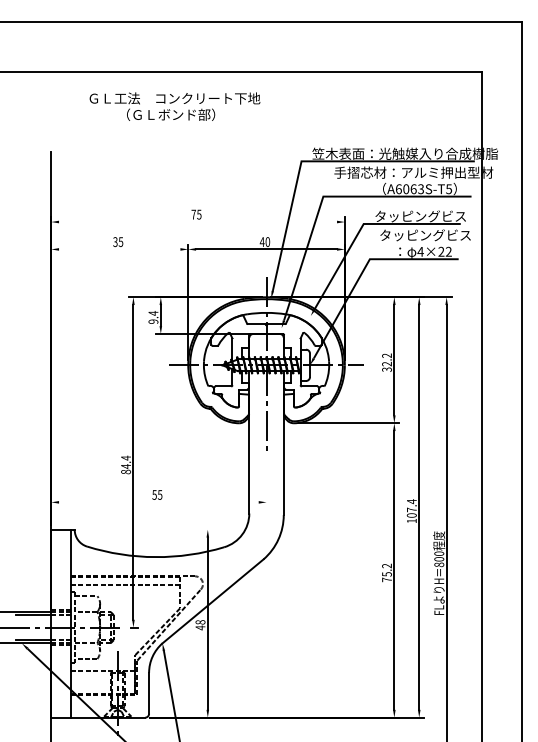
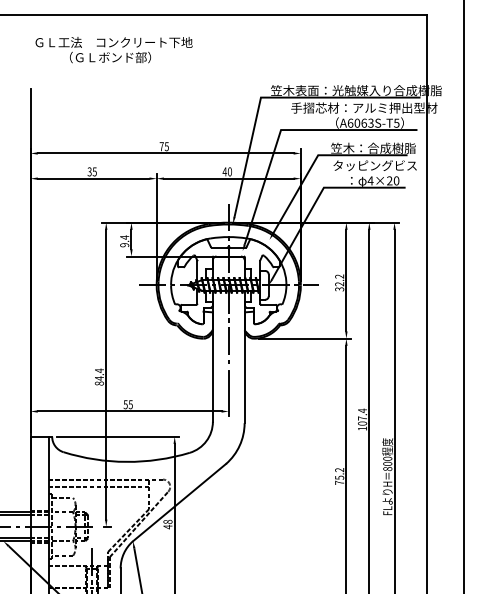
text: (174, 106) -> (113, 49), moved
text: (422, 216) -> (372, 148), タッピングビス -> 笠木：合成樹脂
line: (198, 222) -> (166, 153), added
line: (119, 249) -> (93, 178), added
text: (448, 251) -> (396, 180), 4×22 -> 4×20
line: (266, 482) -> (228, 393), added
line: (158, 502) -> (129, 411), added
line: (145, 529) -> (117, 436), added

